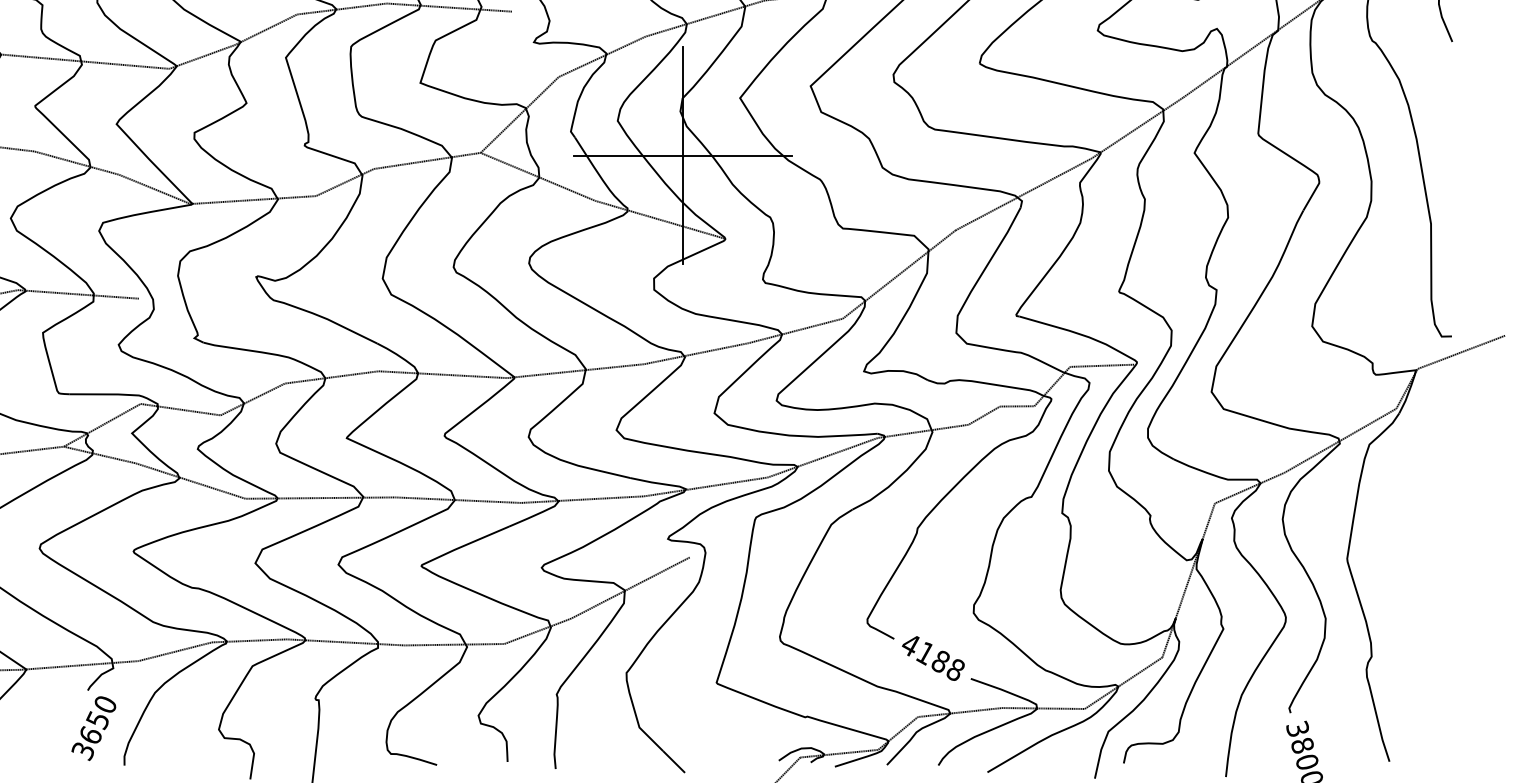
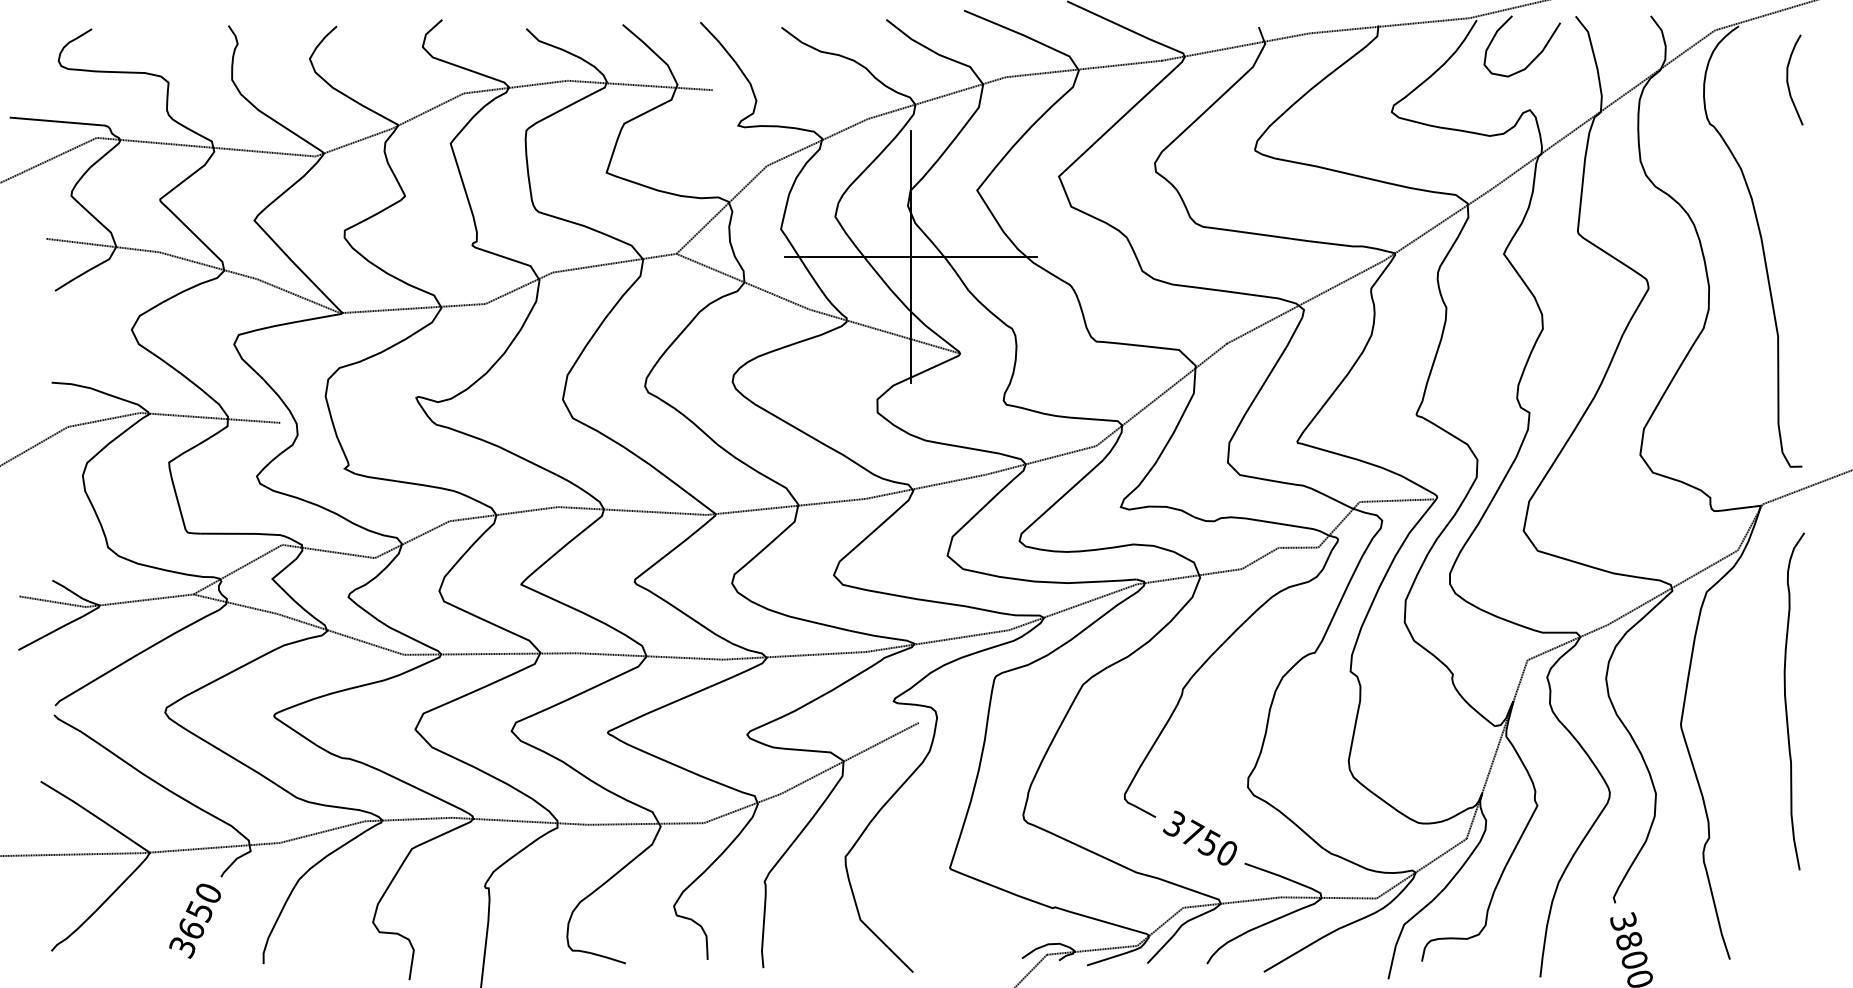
curve: (1438, 539) -> (1786, 701), added
text: (932, 657) -> (1200, 838), 4188 -> 3750
text: (93, 727) -> (194, 920), moved

